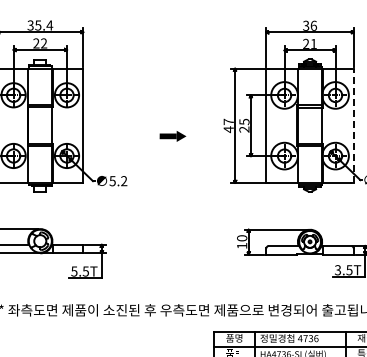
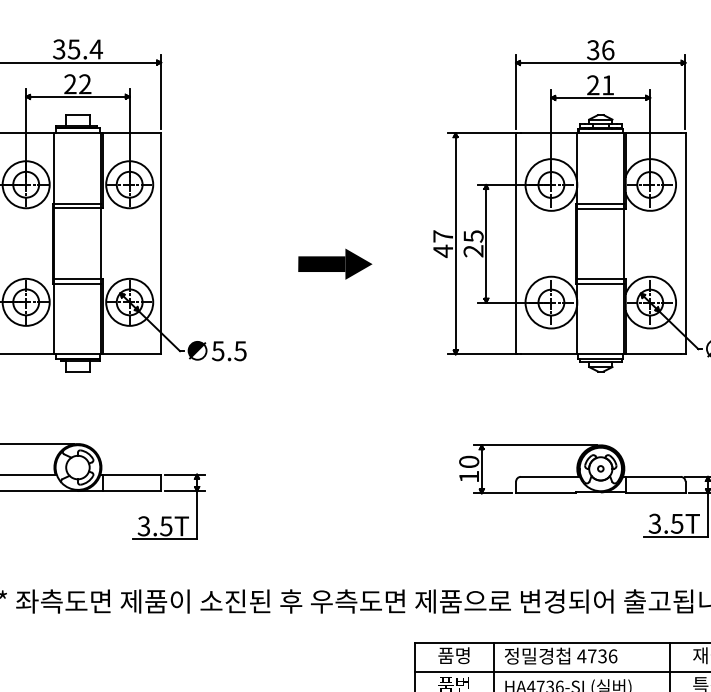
line: (353, 125) -> (685, 243), dashed -> solid
part: (172, 136) -> (334, 264), size x1.43
text: (124, 181) -> (241, 351), 5.2 -> 5.5
text: (74, 270) -> (144, 524), 5.5T -> 3.5T

